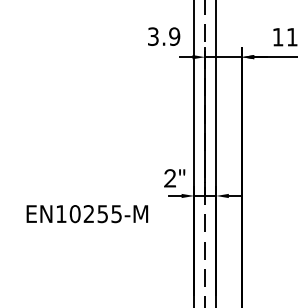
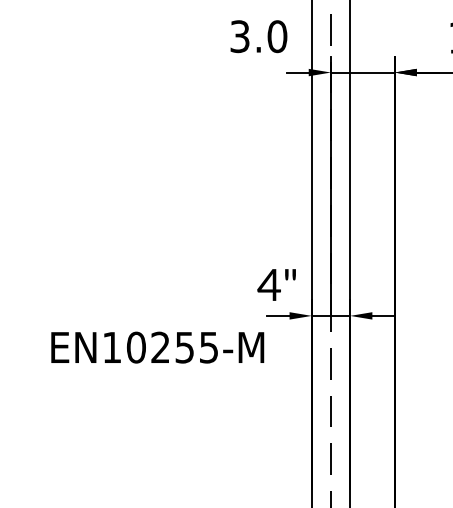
text: (174, 36) -> (277, 36), 3.9 -> 3.0
text: (169, 178) -> (268, 285), 2" -> 4"
text: (87, 214) -> (157, 348), moved

